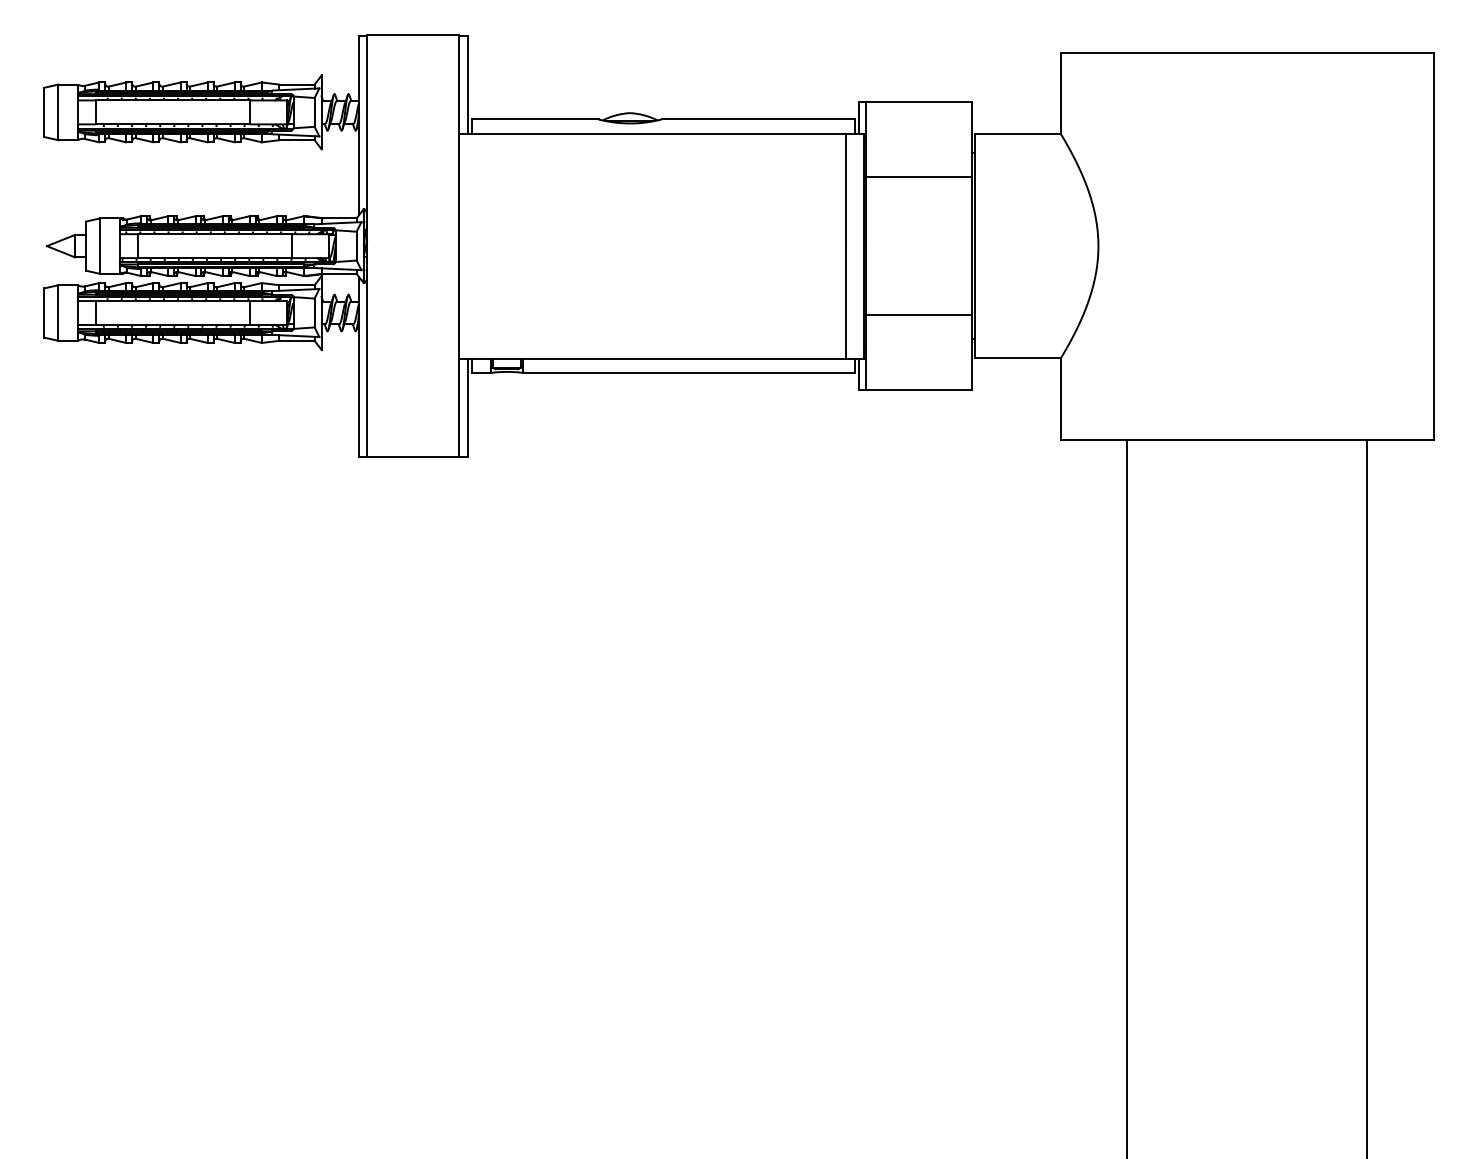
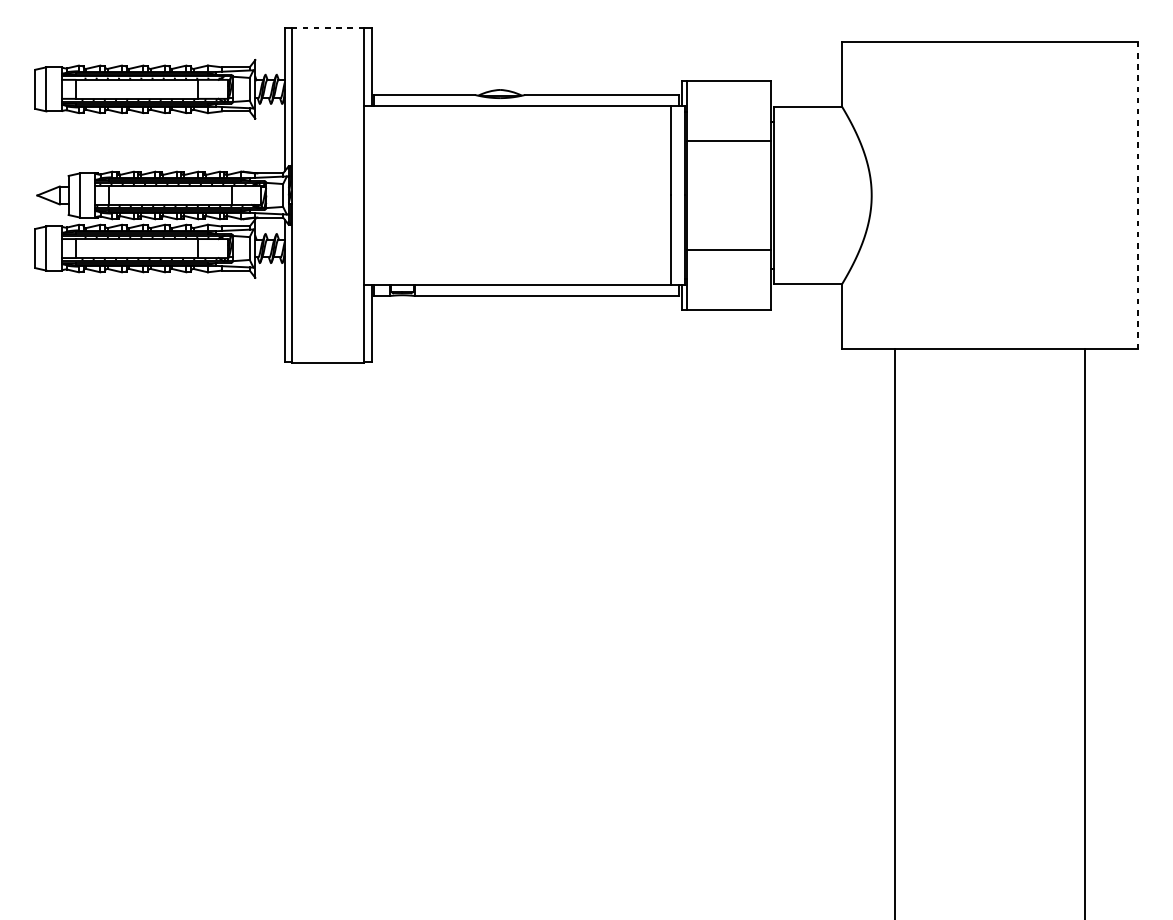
line: (413, 34) -> (328, 27), solid -> dashed
line: (1433, 246) -> (1137, 195), solid -> dashed

